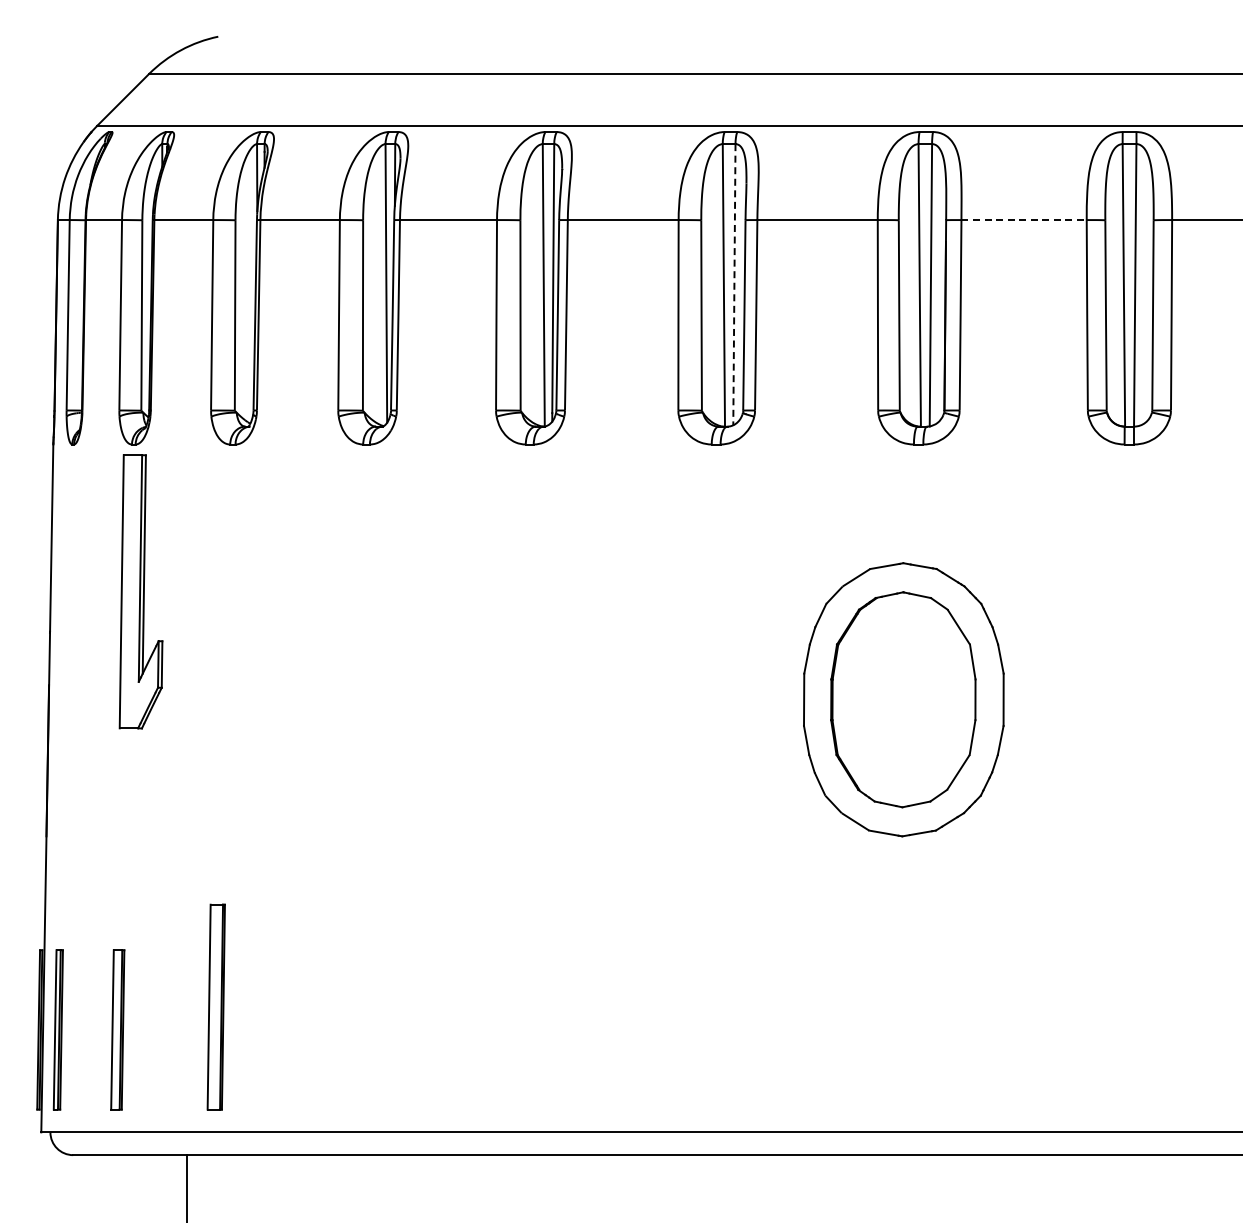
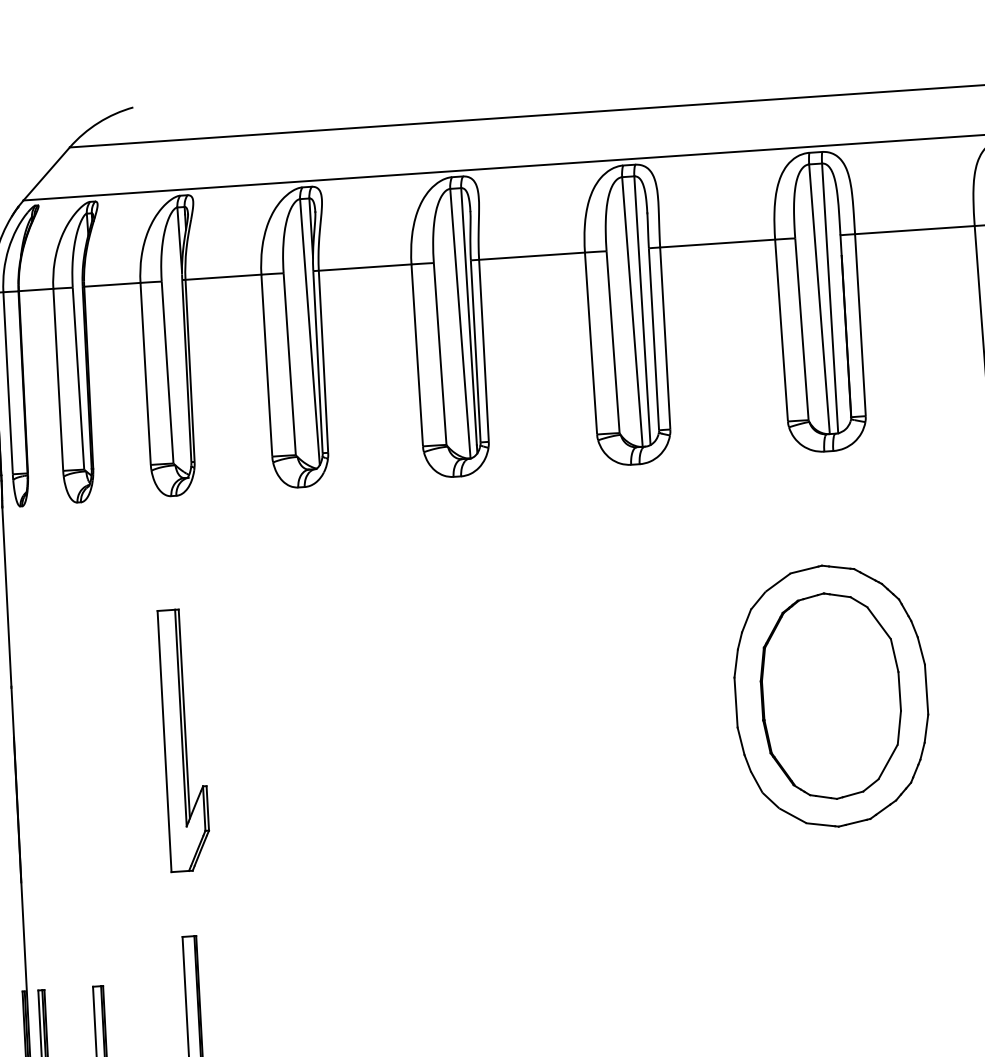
line: (1024, 220) -> (915, 230), dashed -> solid
line: (734, 284) -> (642, 310), dashed -> solid
part: (140, 591) -> (182, 740), moved

